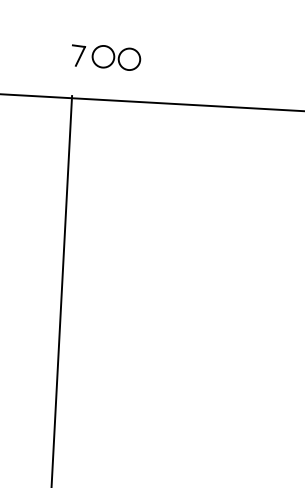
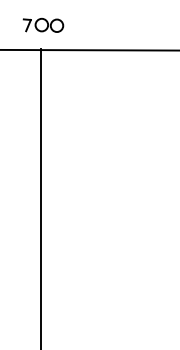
part: (106, 55) -> (43, 24), moved

